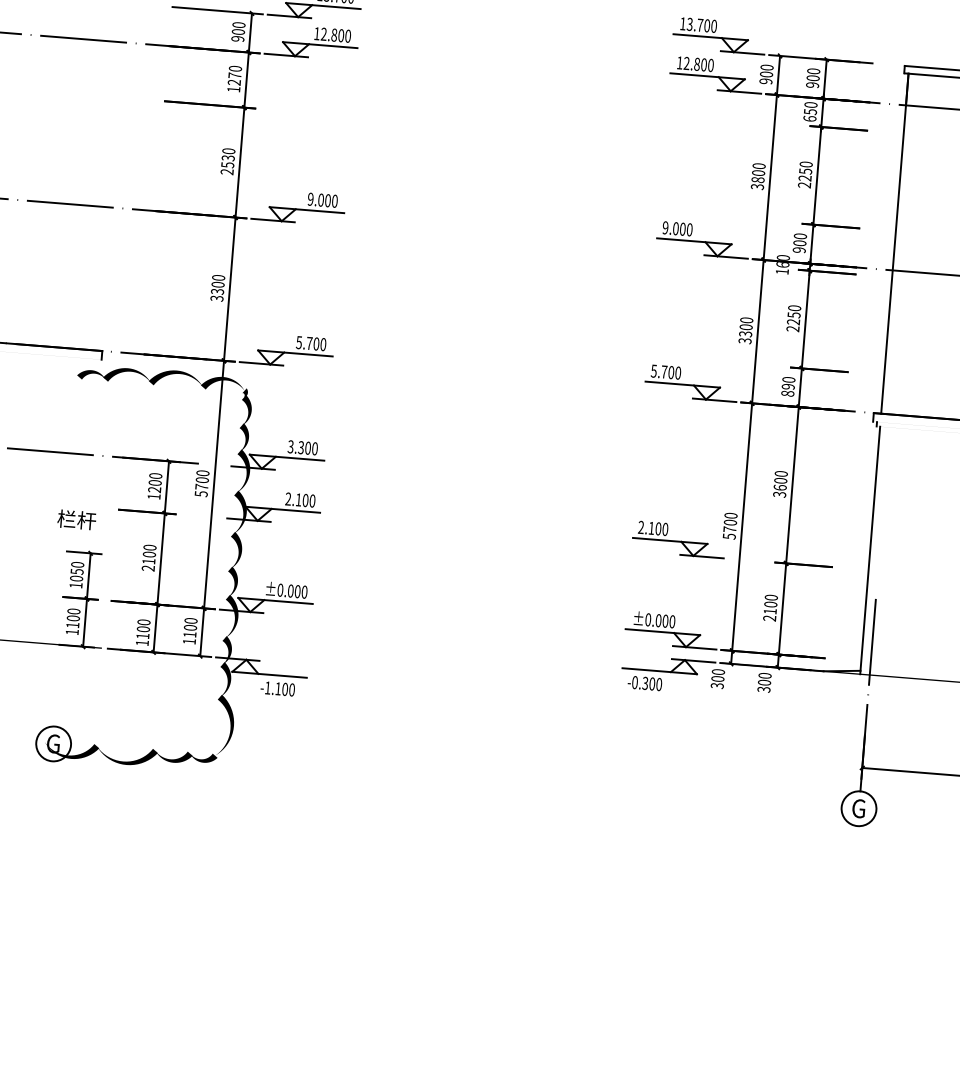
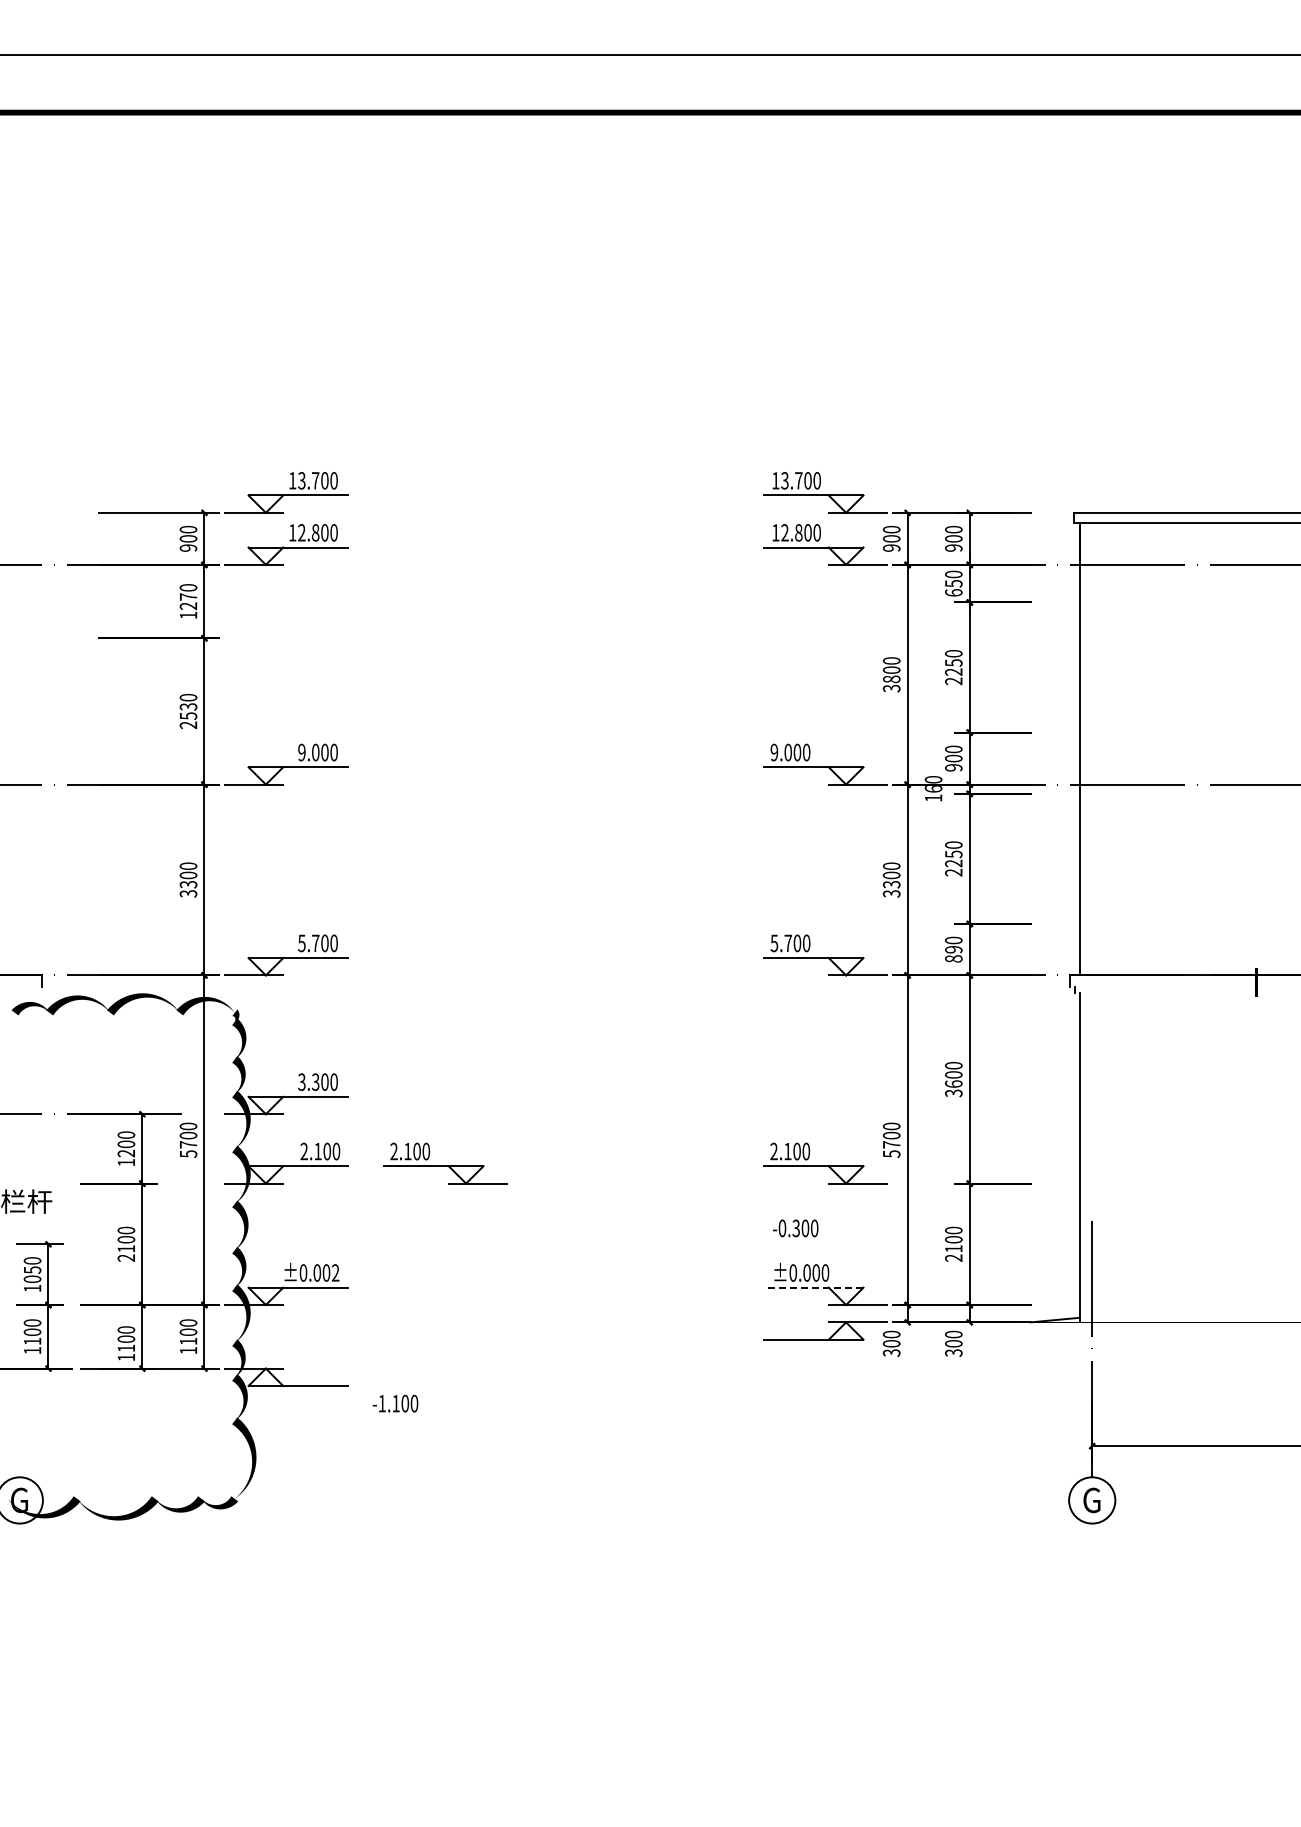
part: (393, 516) -> (445, 1163), added
text: (304, 591) -> (335, 1272), ±0.000 -> ±0.002
line: (662, 631) -> (813, 1287), solid -> dashed
text: (644, 683) -> (795, 1228), moved
text: (277, 688) -> (395, 1403), moved

